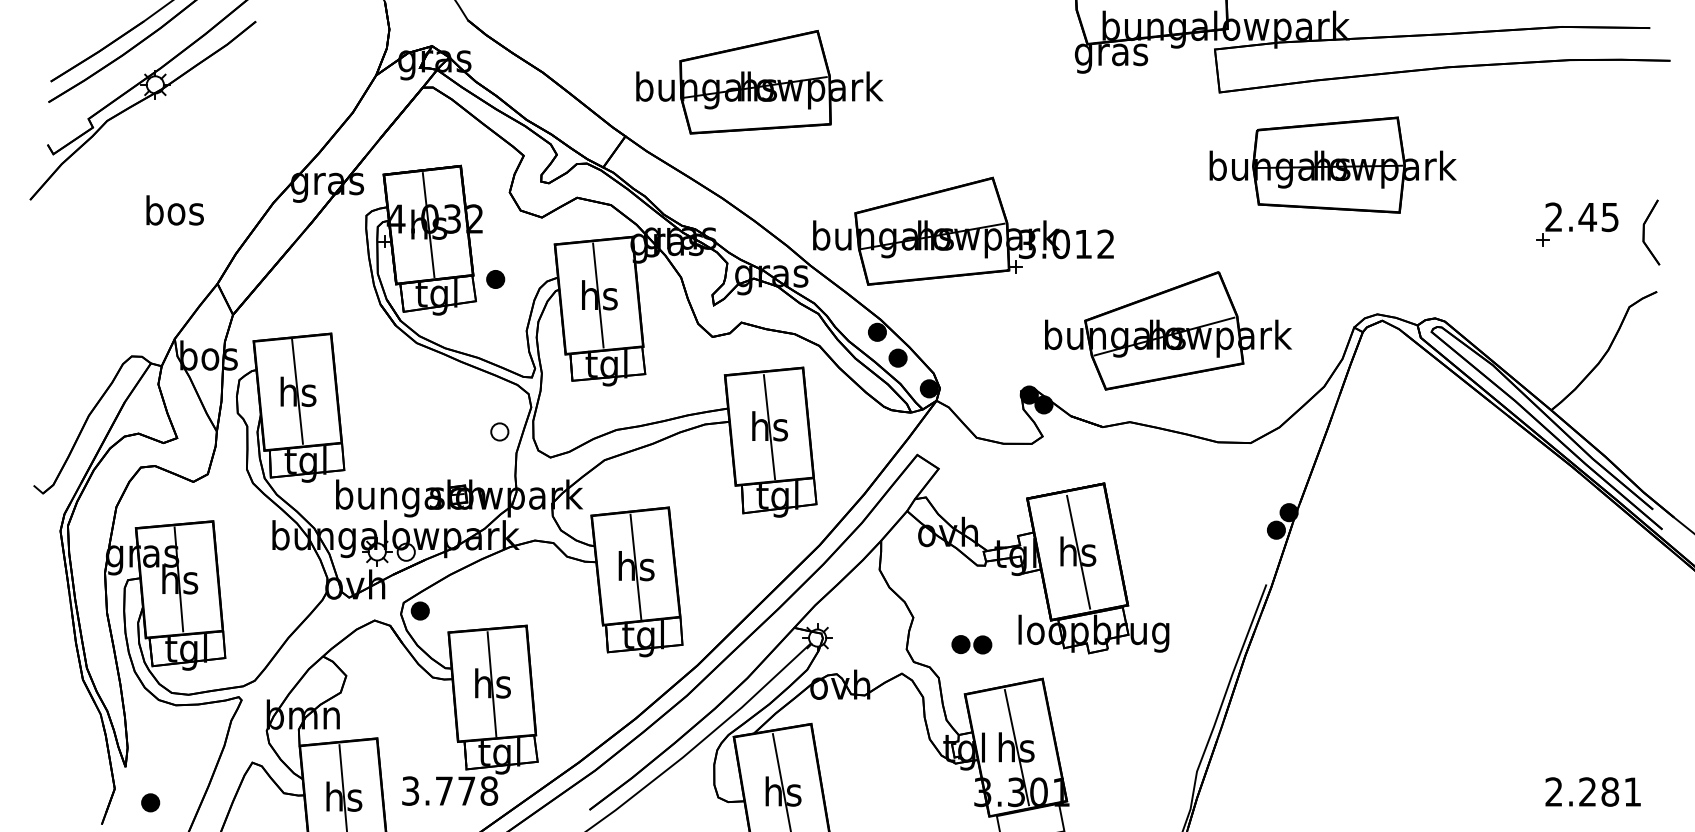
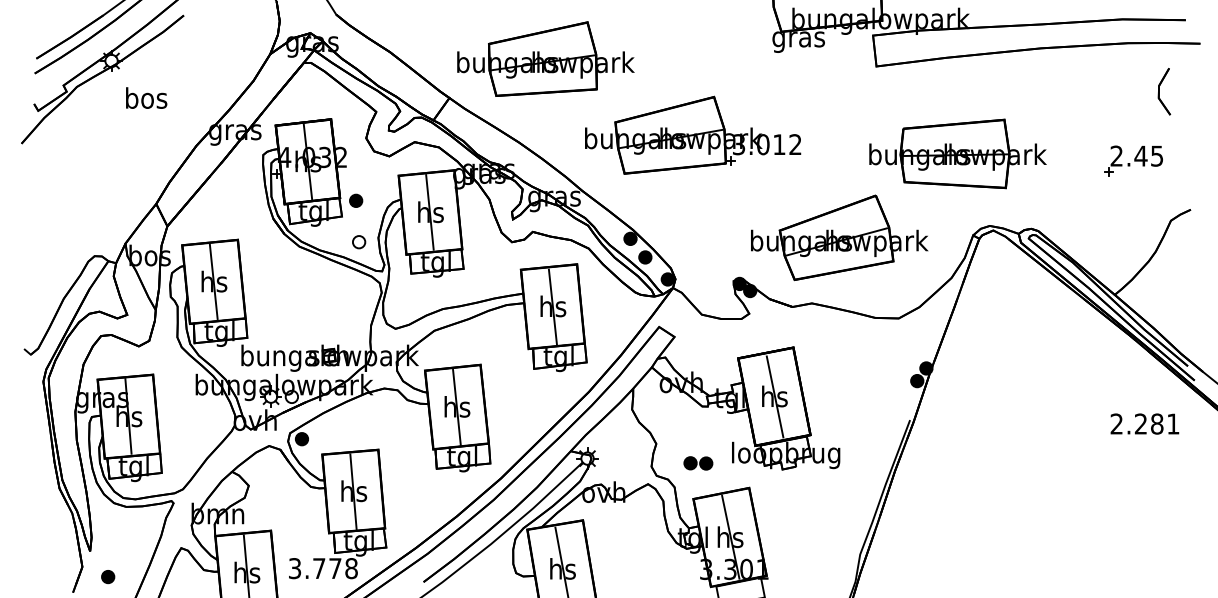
part: (1332, 164) -> (957, 153), moved
text: (174, 210) -> (146, 98), moved
part: (963, 230) -> (693, 134), moved
part: (1644, 232) -> (1159, 91), moved
part: (499, 431) -> (358, 241), moved
text: (1592, 791) -> (1144, 423), moved

